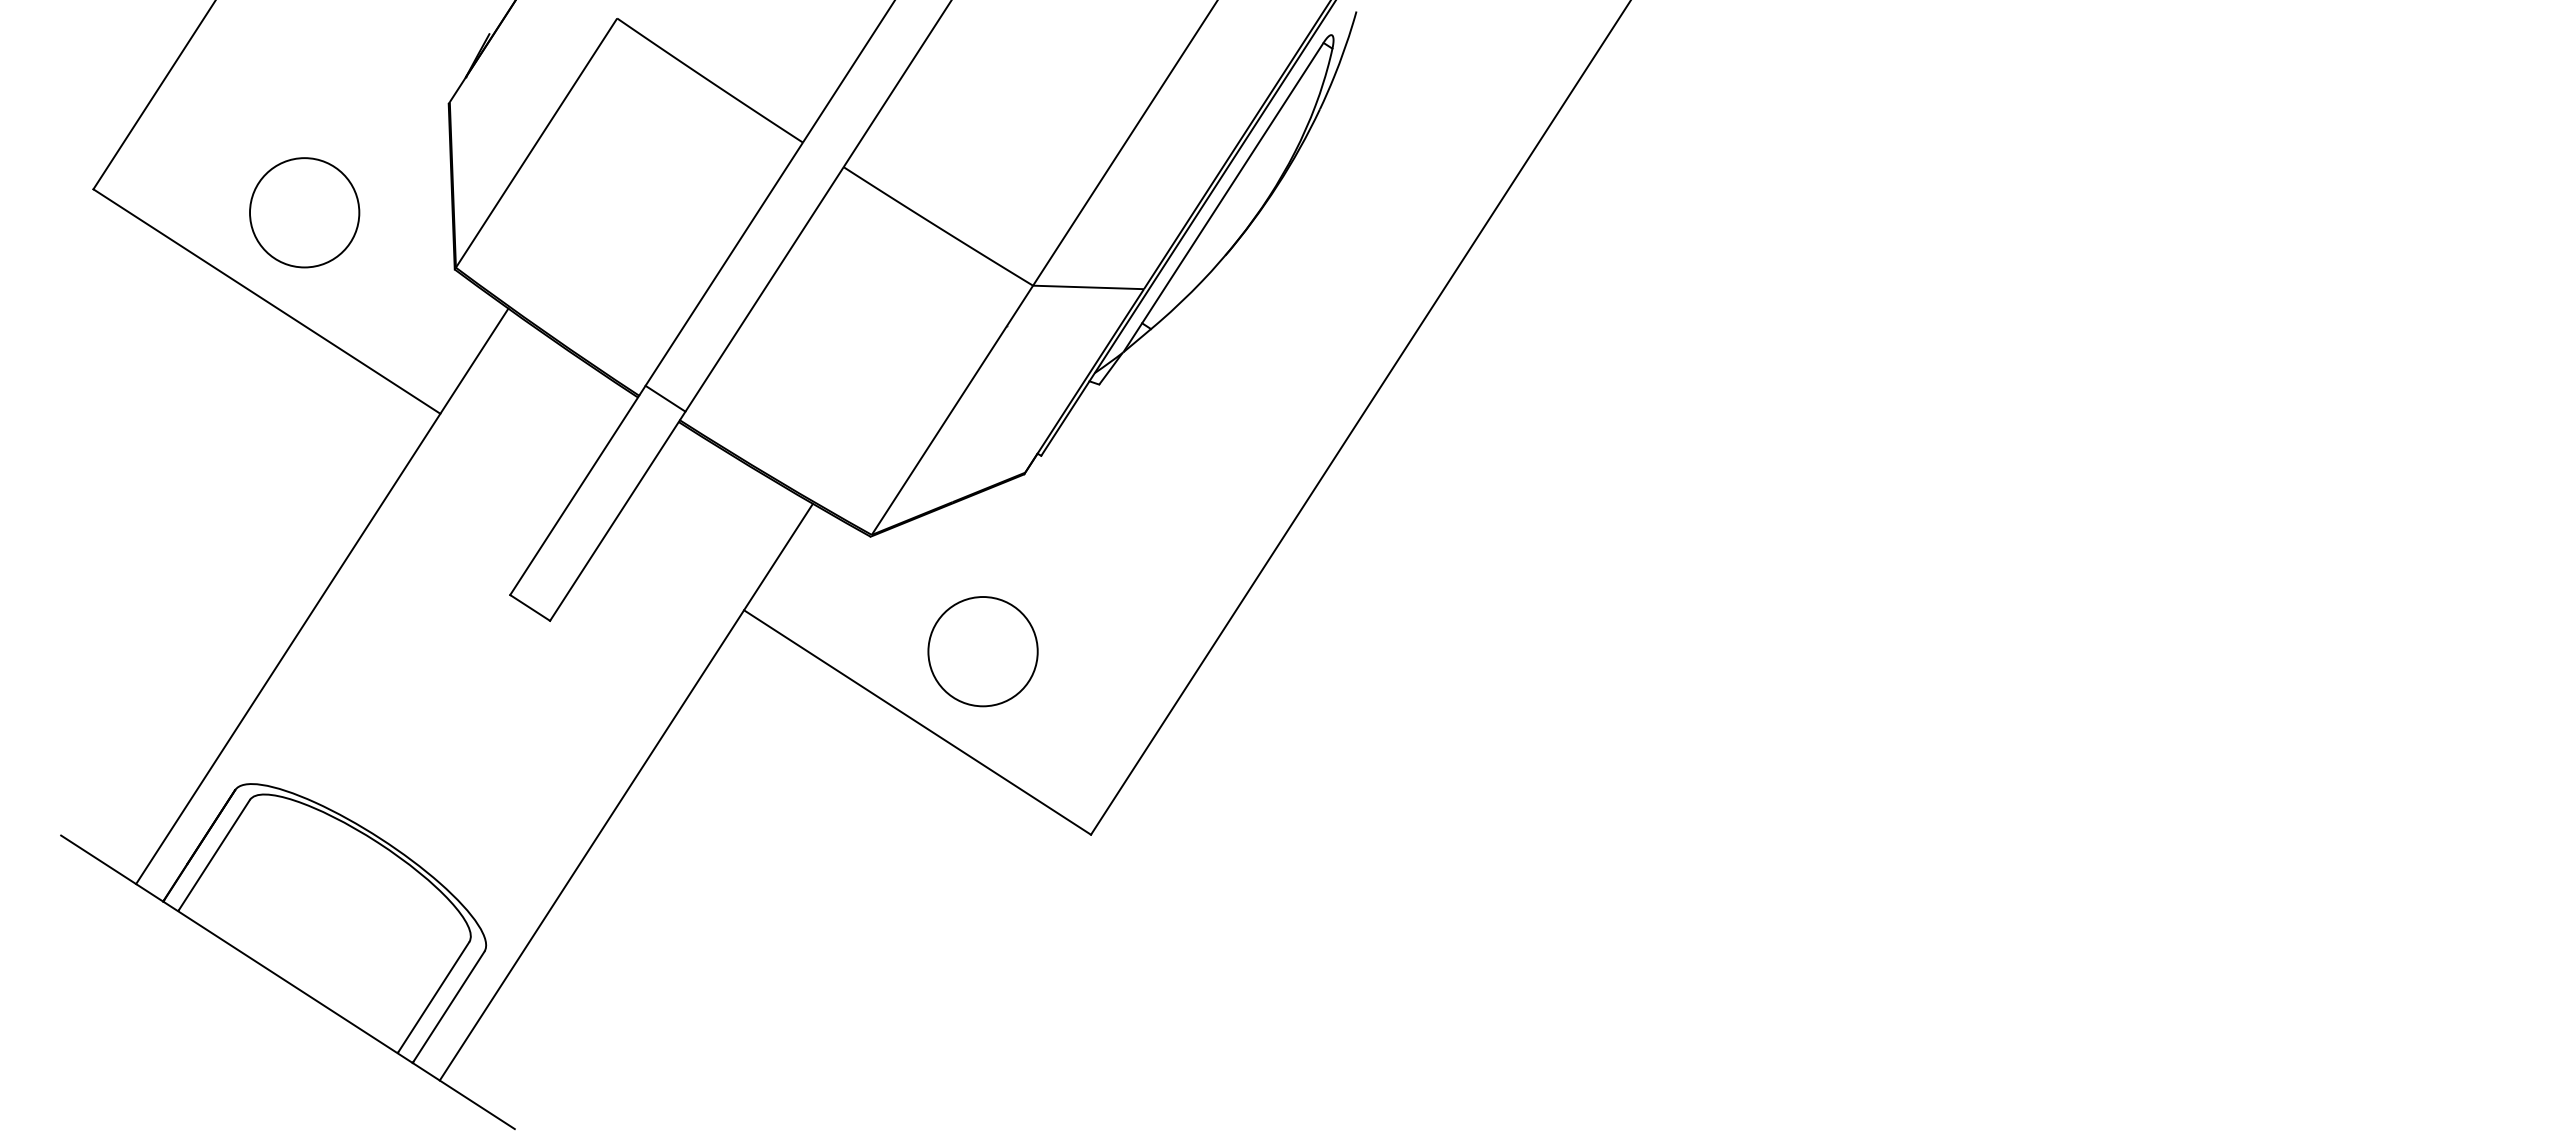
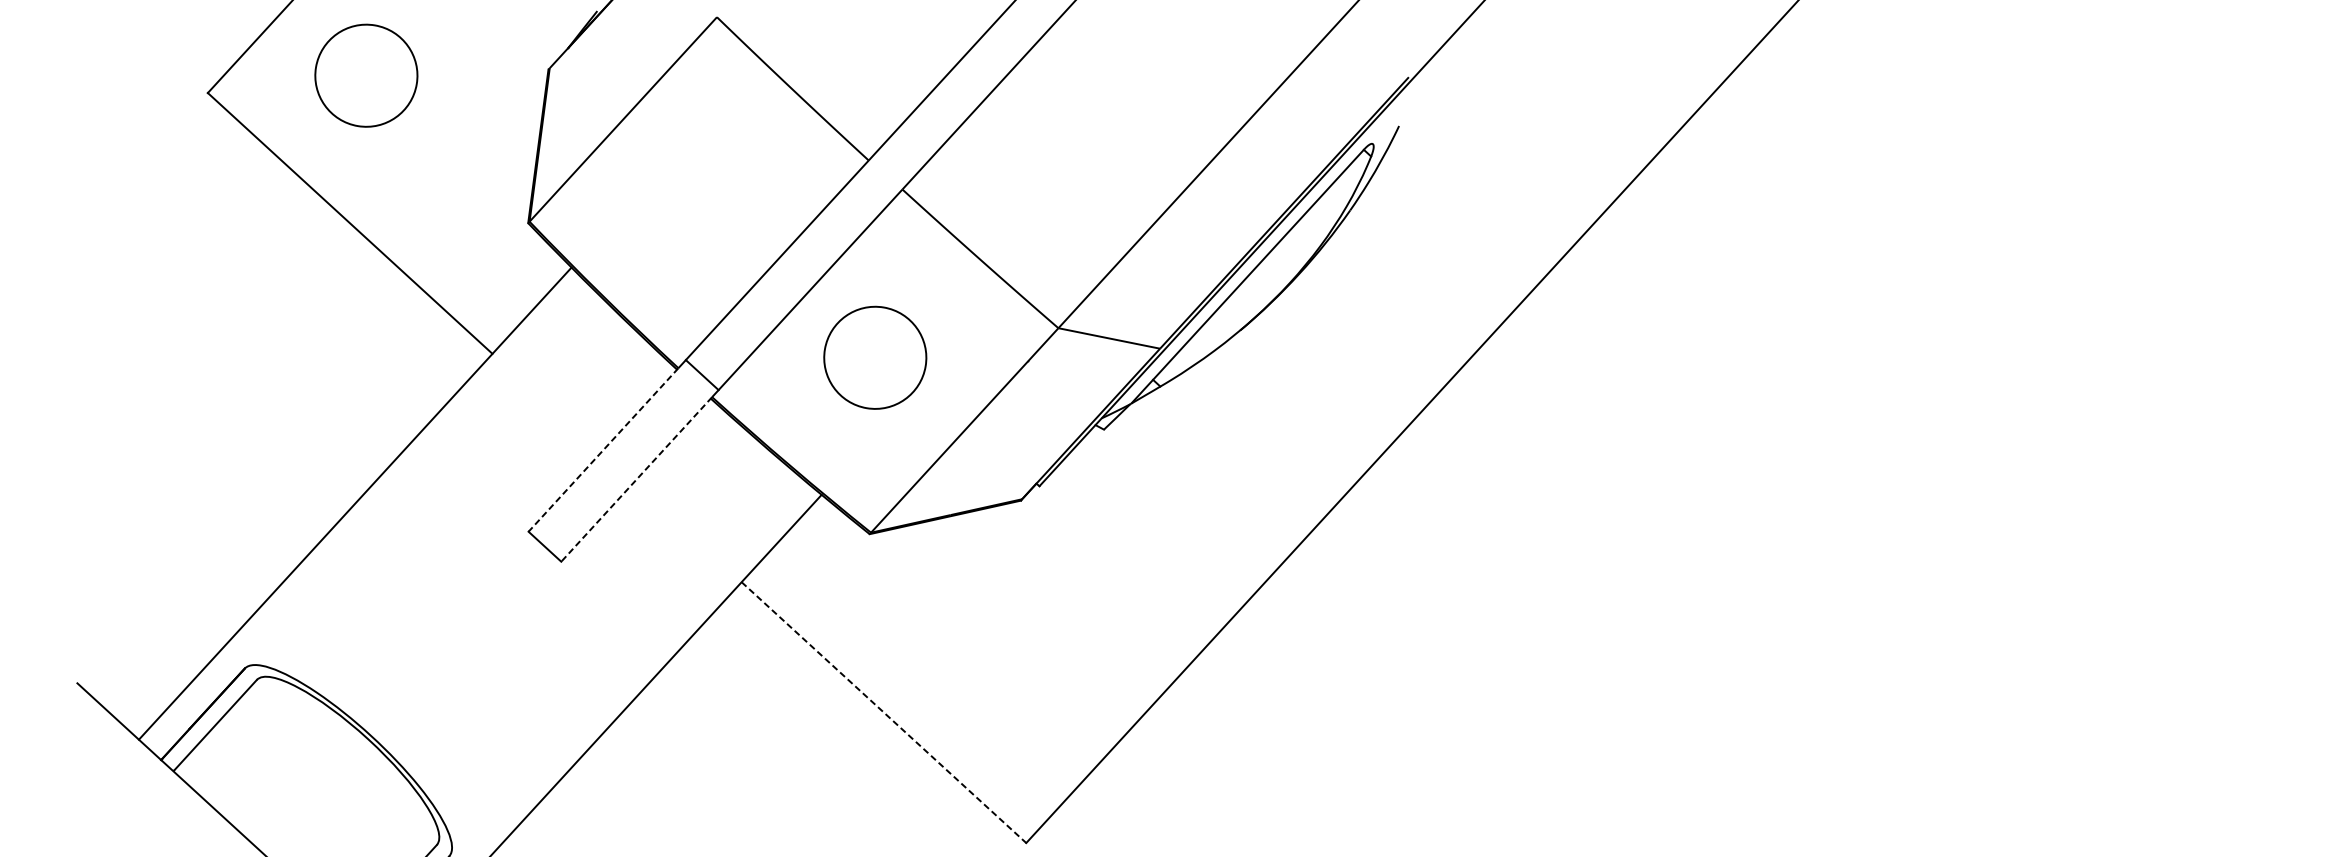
circle: (304, 212) -> (366, 75), moved
line: (574, 495) -> (603, 450), solid -> dashed
line: (614, 521) -> (636, 480), solid -> dashed
circle: (982, 651) -> (874, 357), moved
line: (917, 722) -> (883, 712), solid -> dashed

